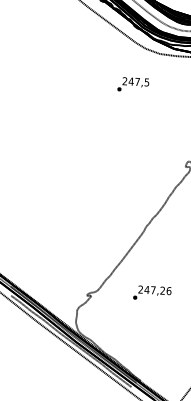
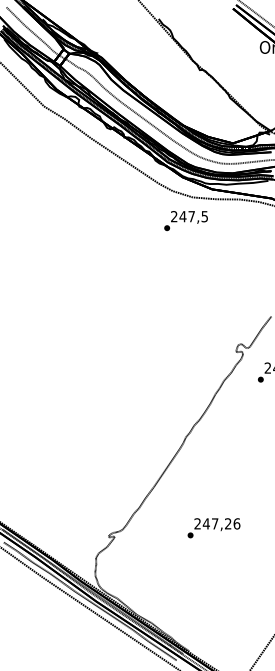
text: (132, 85) -> (185, 221), moved
text: (151, 293) -> (213, 528), moved

